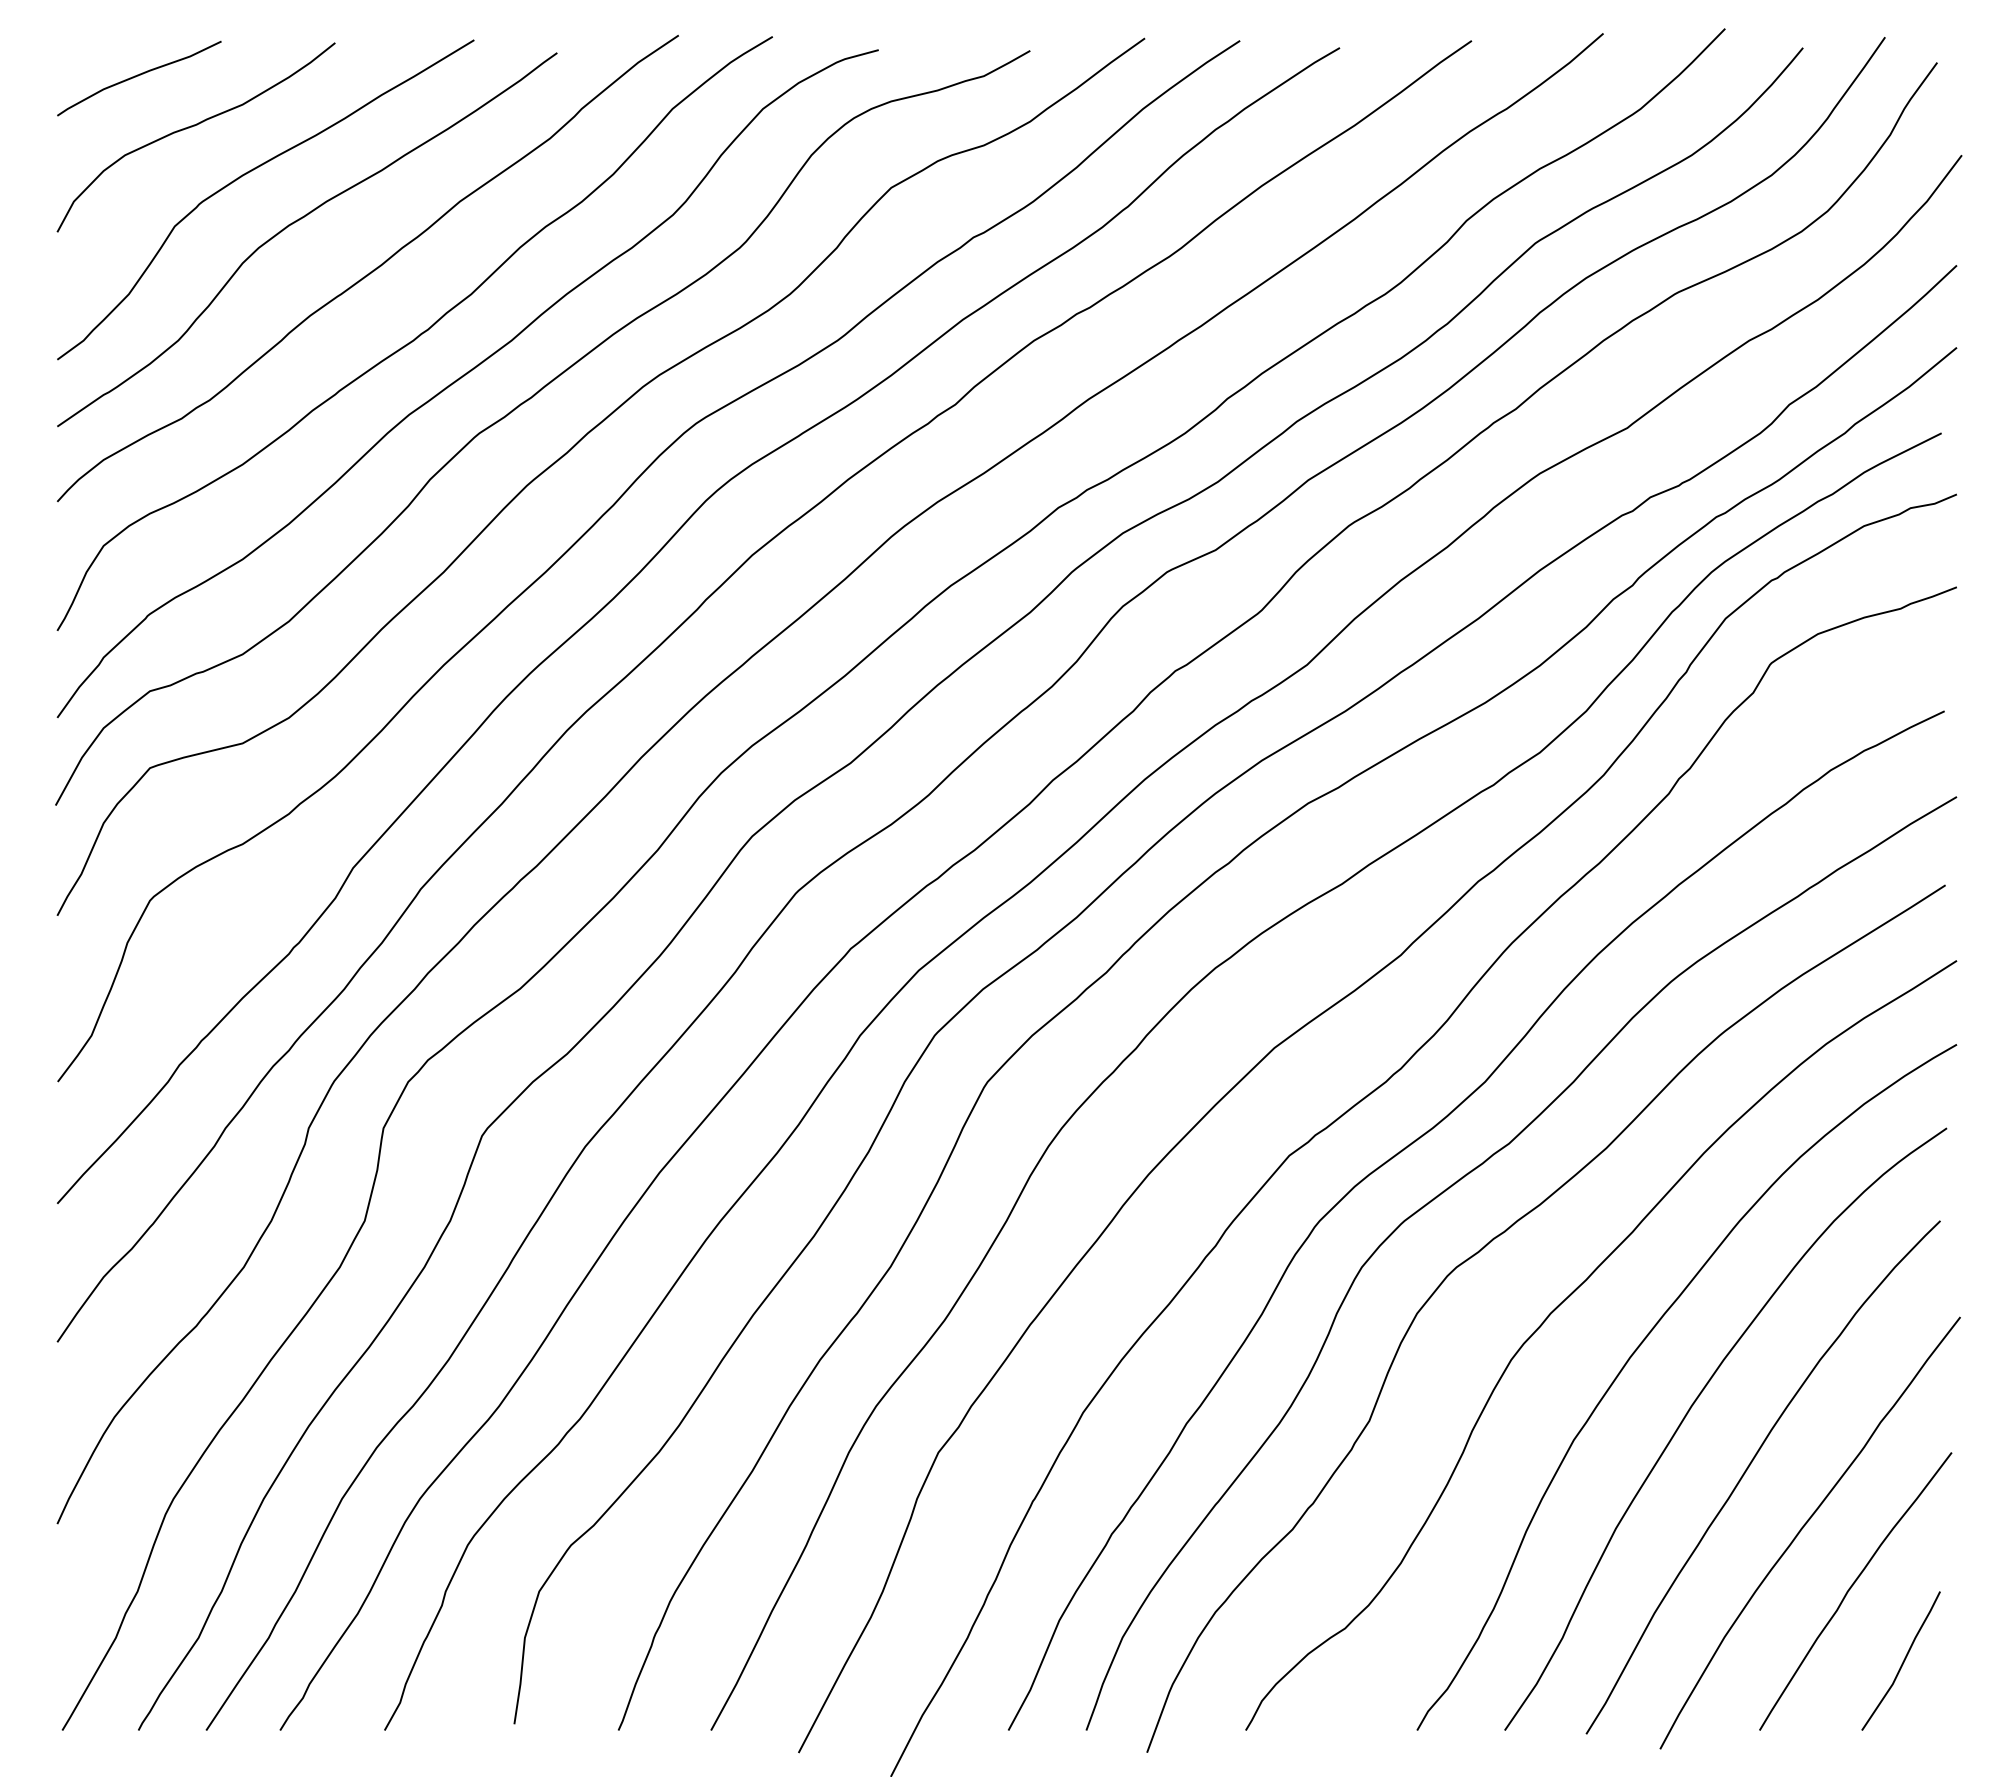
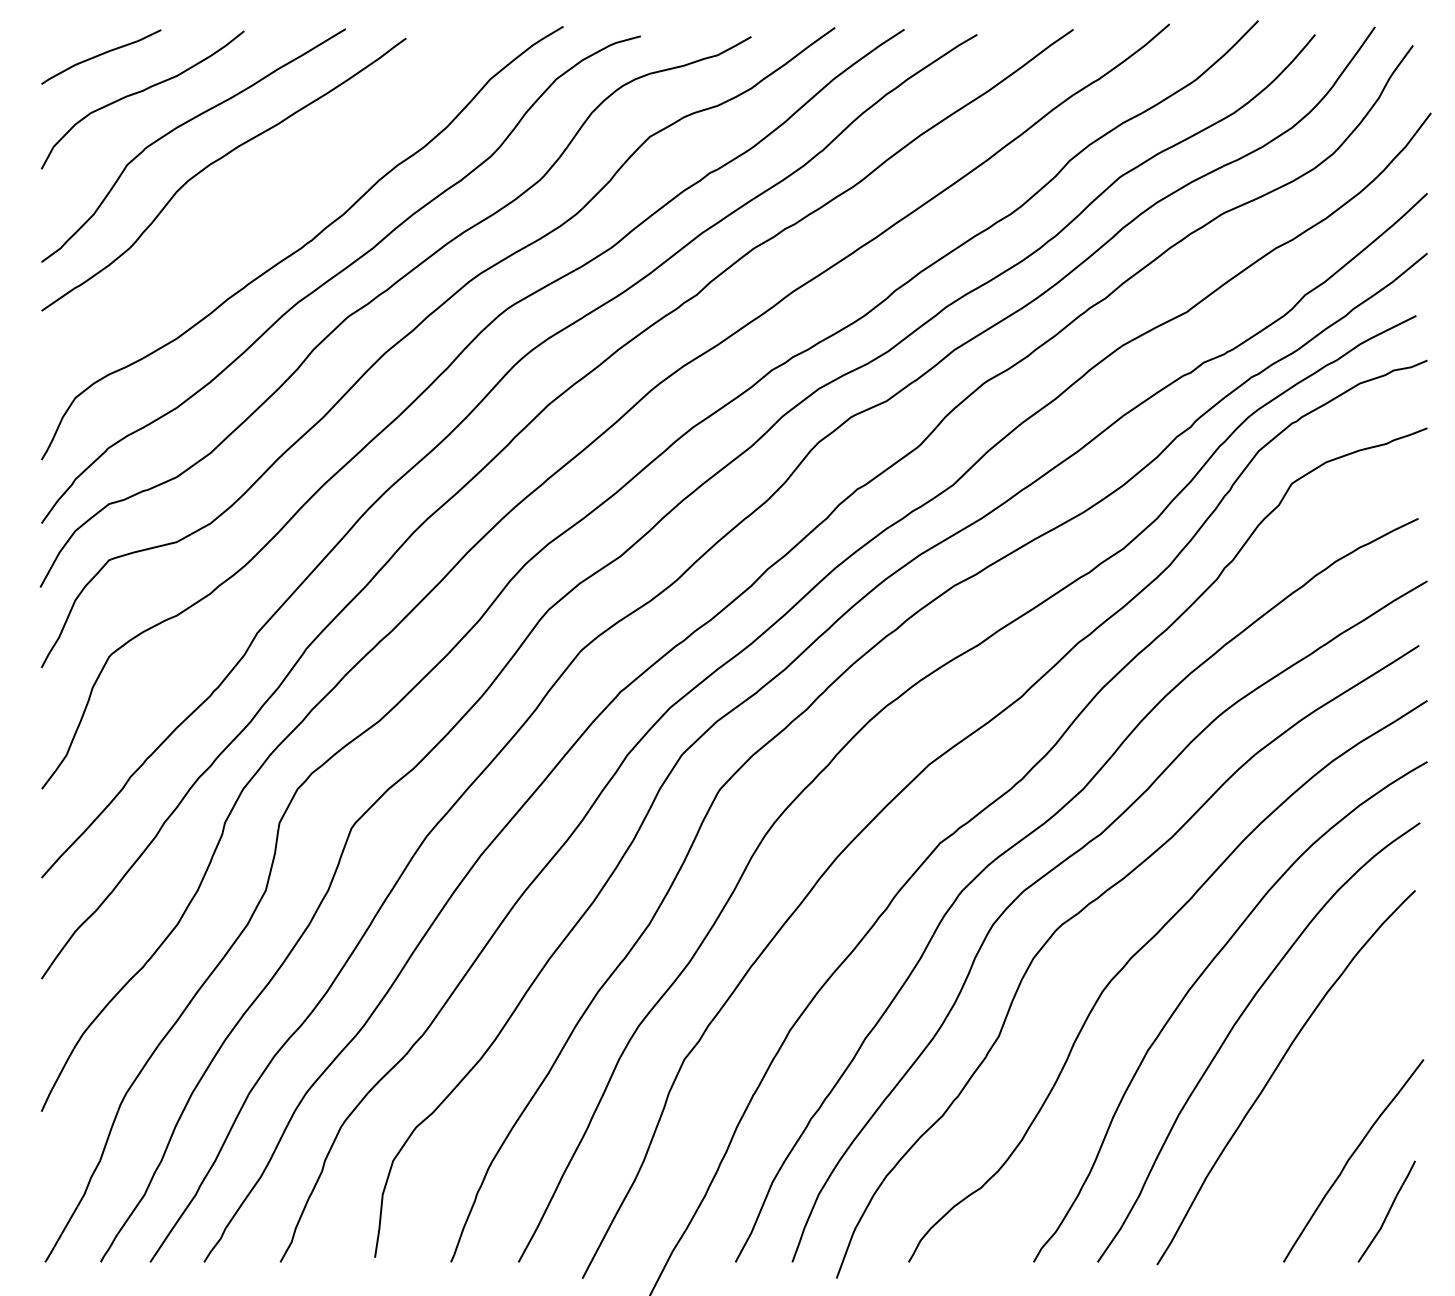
curve: (370, 271) -> (270, 197), removed
curve: (1803, 1528) -> (1315, 1114), removed

